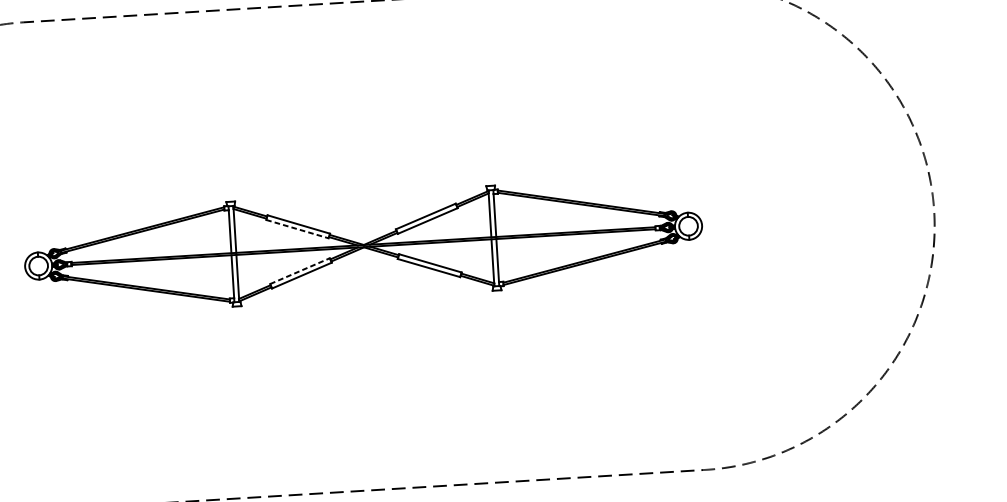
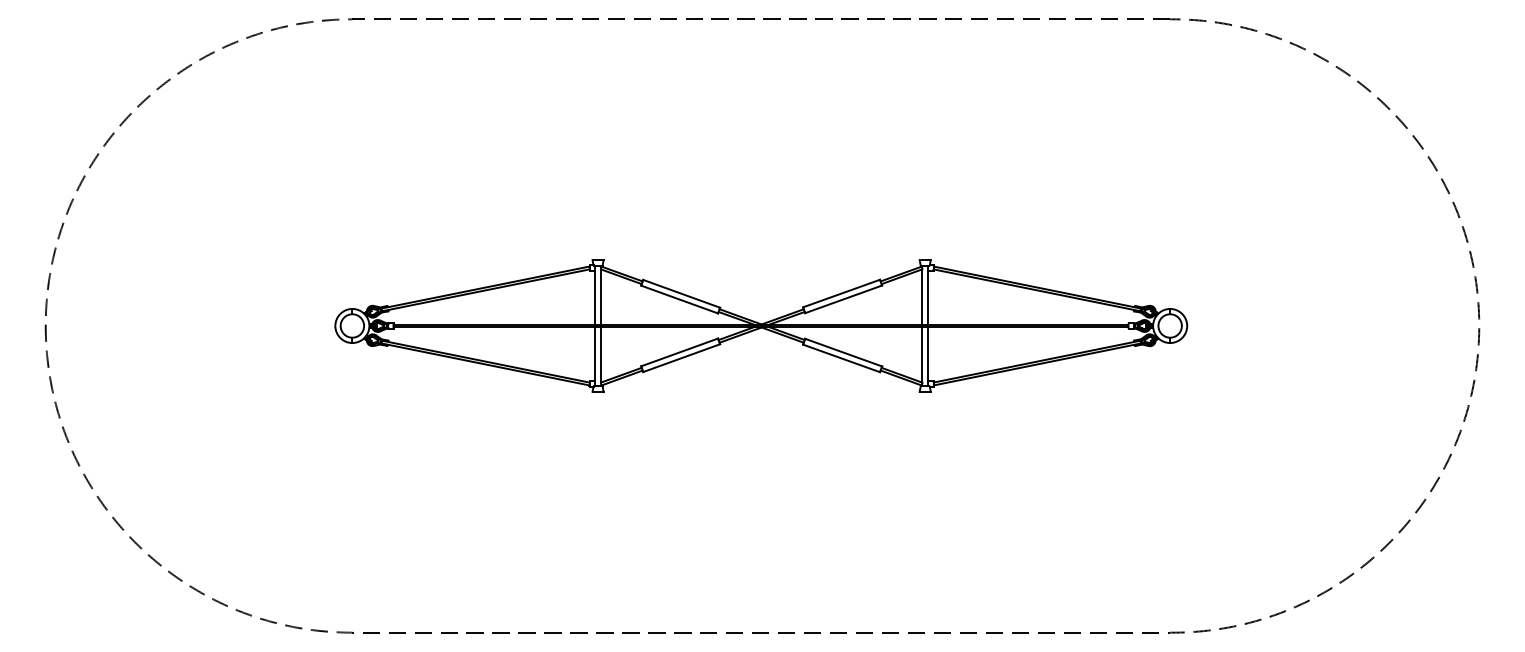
line: (297, 229) -> (679, 299), dashed -> solid
line: (299, 271) -> (679, 352), dashed -> solid

